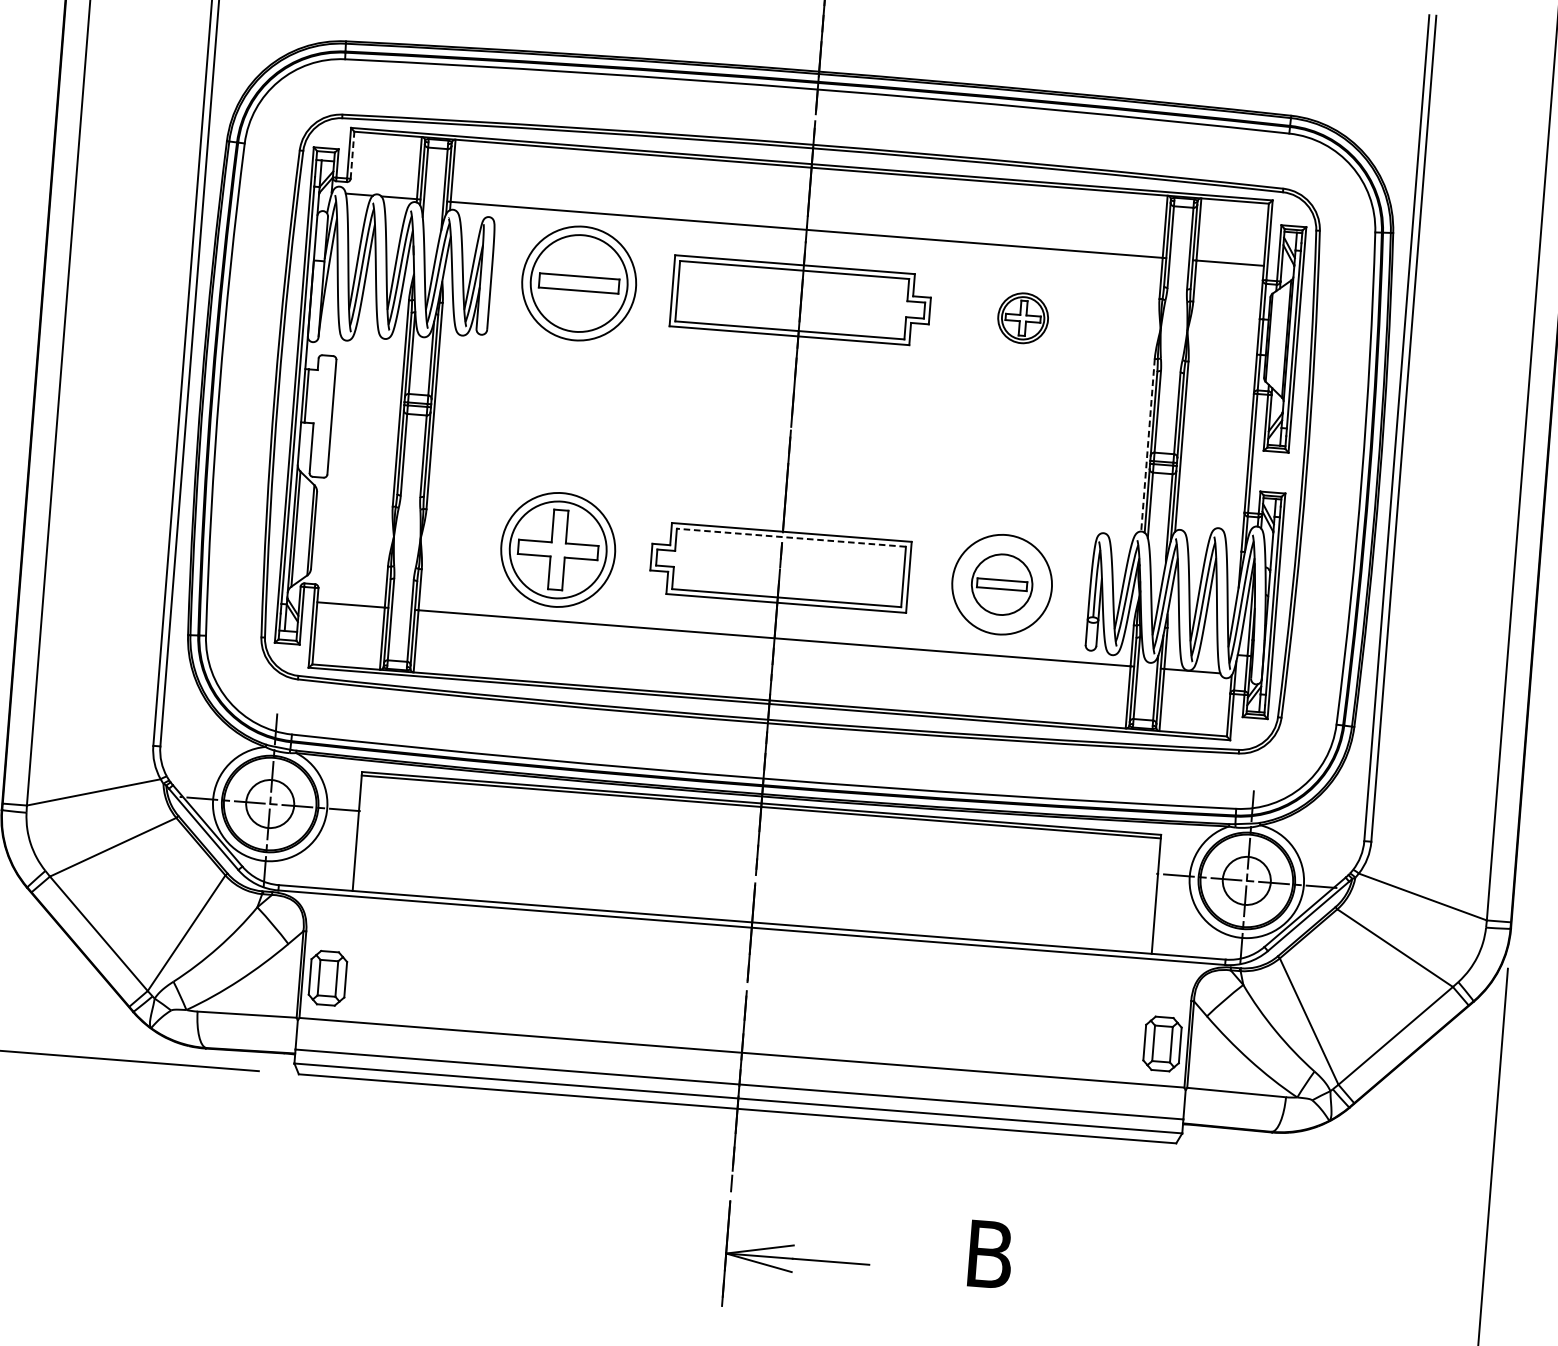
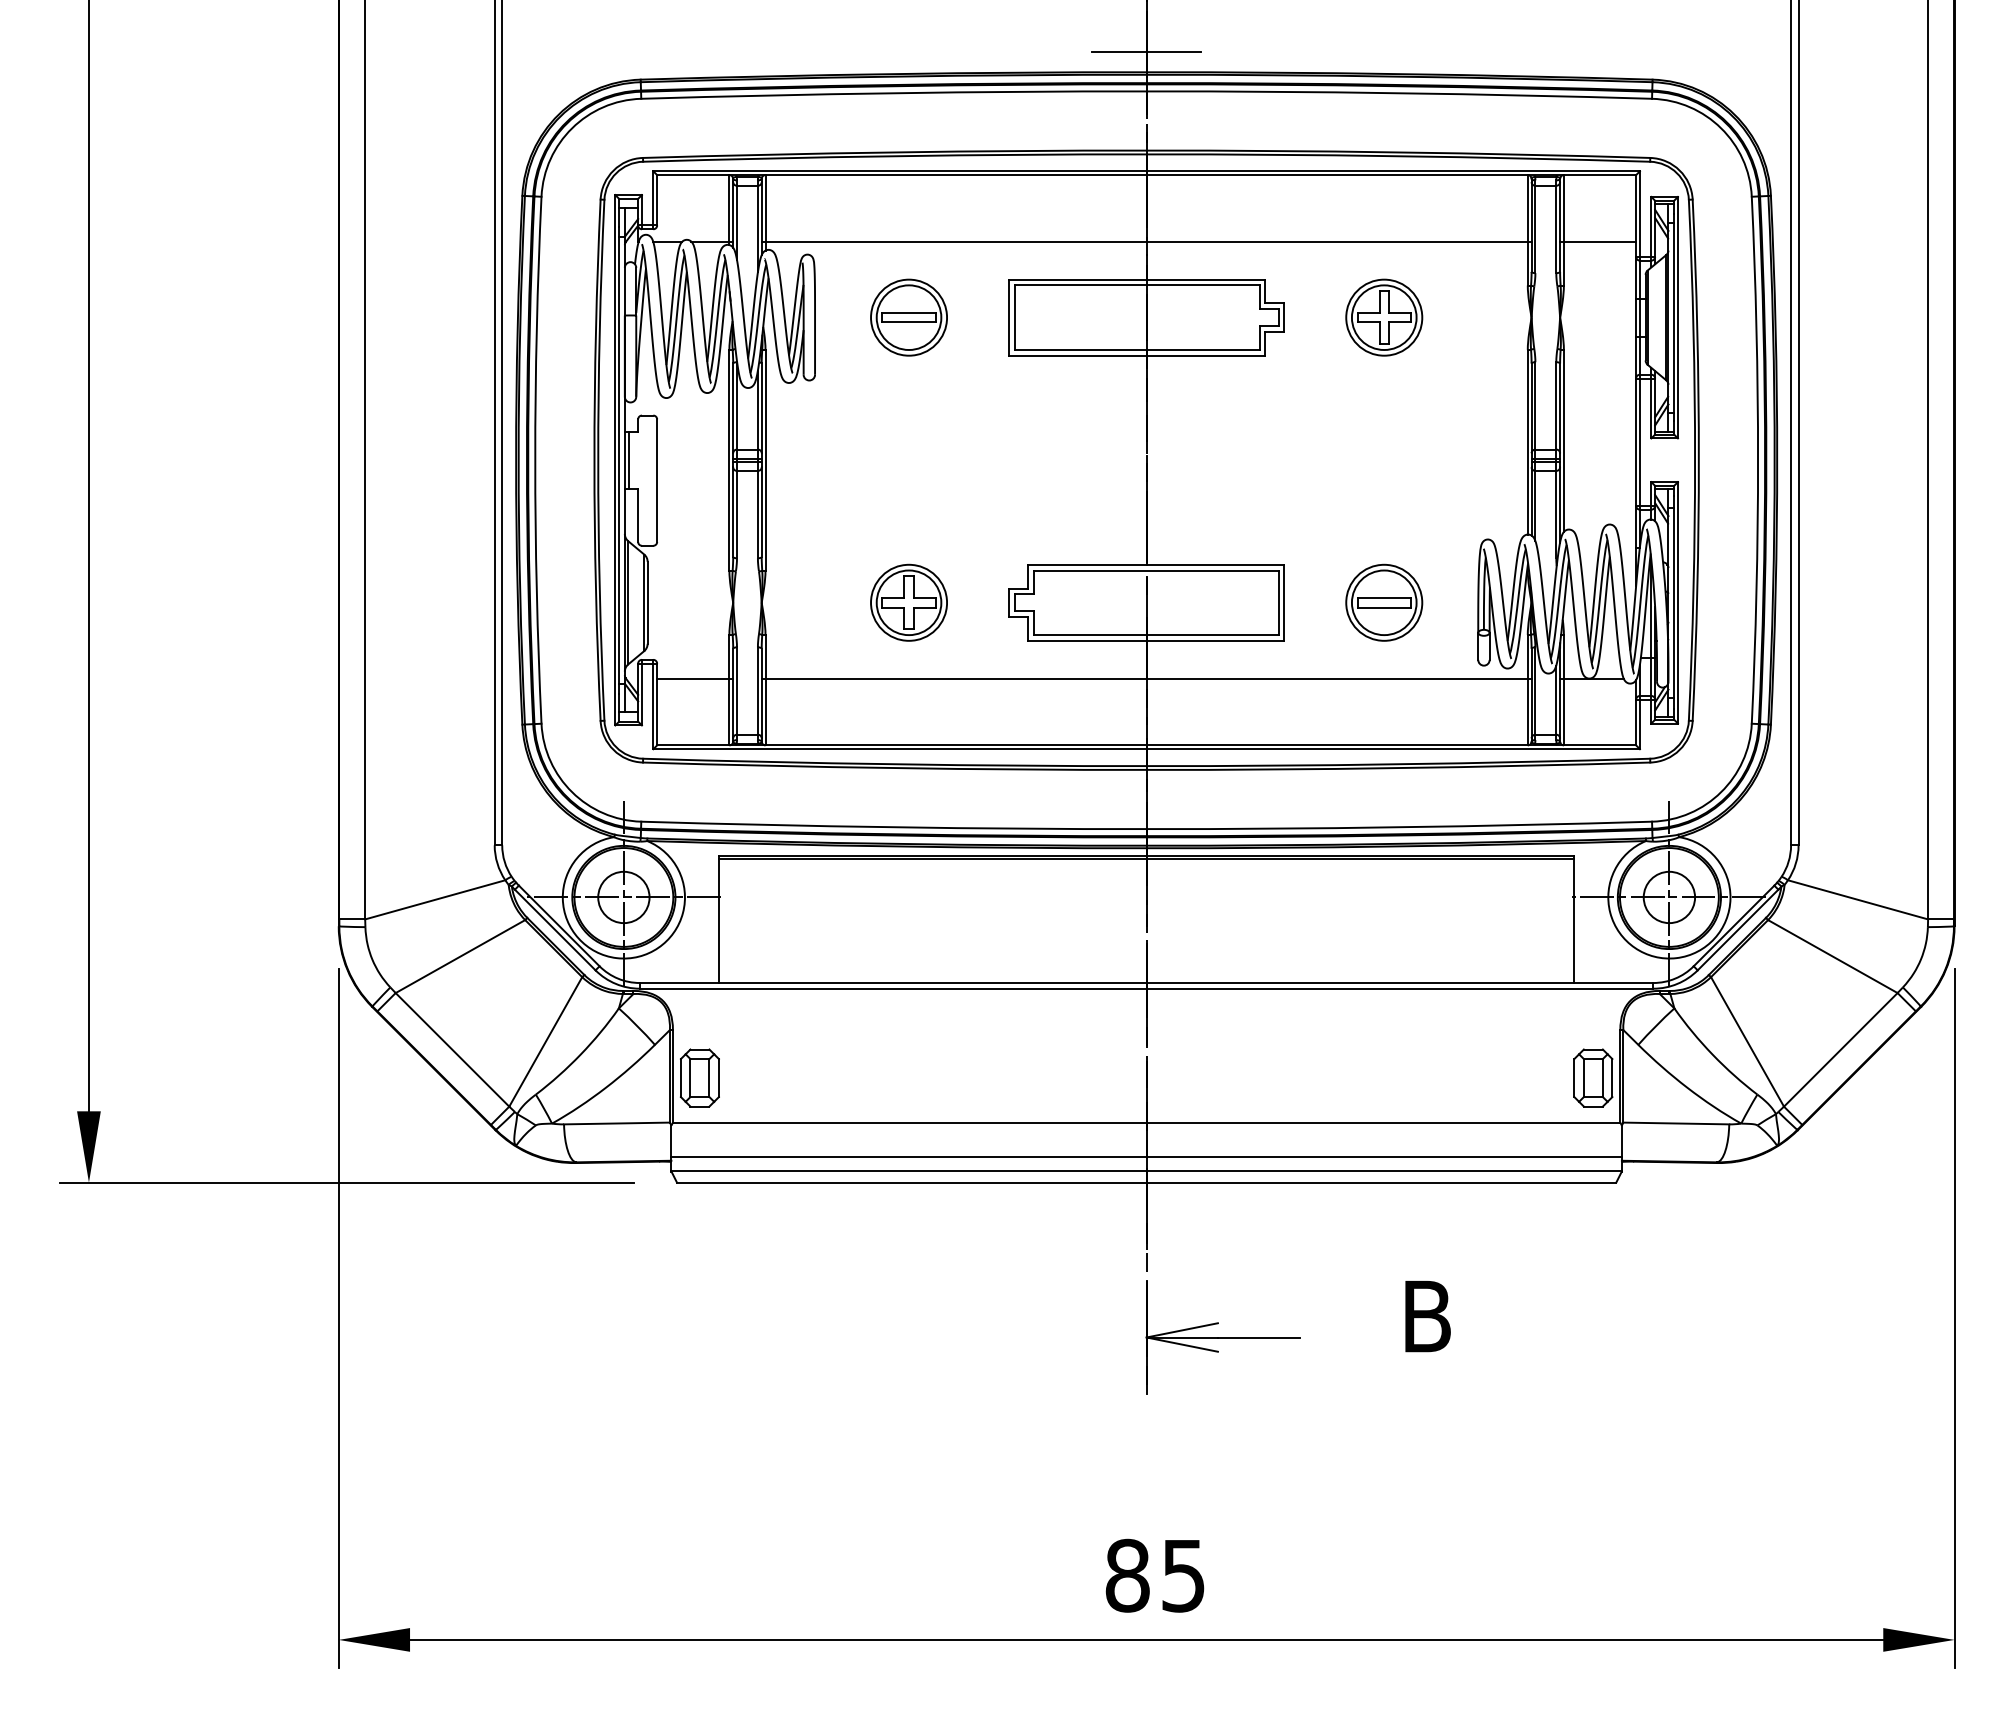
line: (820, 52) -> (1146, 51), added
line: (352, 154) -> (657, 199), dashed -> solid
part: (578, 283) -> (908, 317), size x0.62
part: (1023, 318) -> (1384, 317), size x1.43
line: (1147, 445) -> (1527, 442), dashed -> solid
line: (791, 537) -> (1156, 570), dashed -> solid
part: (557, 549) -> (908, 602), size x0.62
circle: (1002, 584) -> (1384, 602), size x0.71

